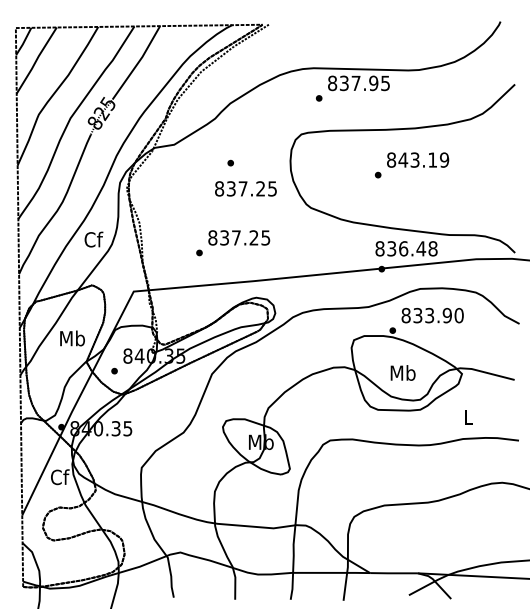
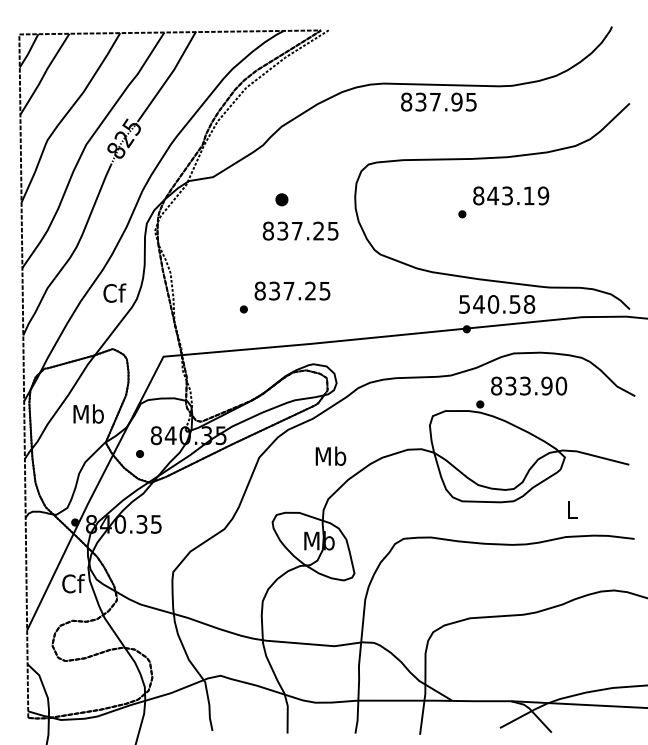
part: (319, 98) -> (390, 120), removed
part: (231, 163) -> (282, 199), size x1.6
text: (401, 248) -> (490, 304), 836.48 -> 540.58
text: (402, 372) -> (330, 455), moved

